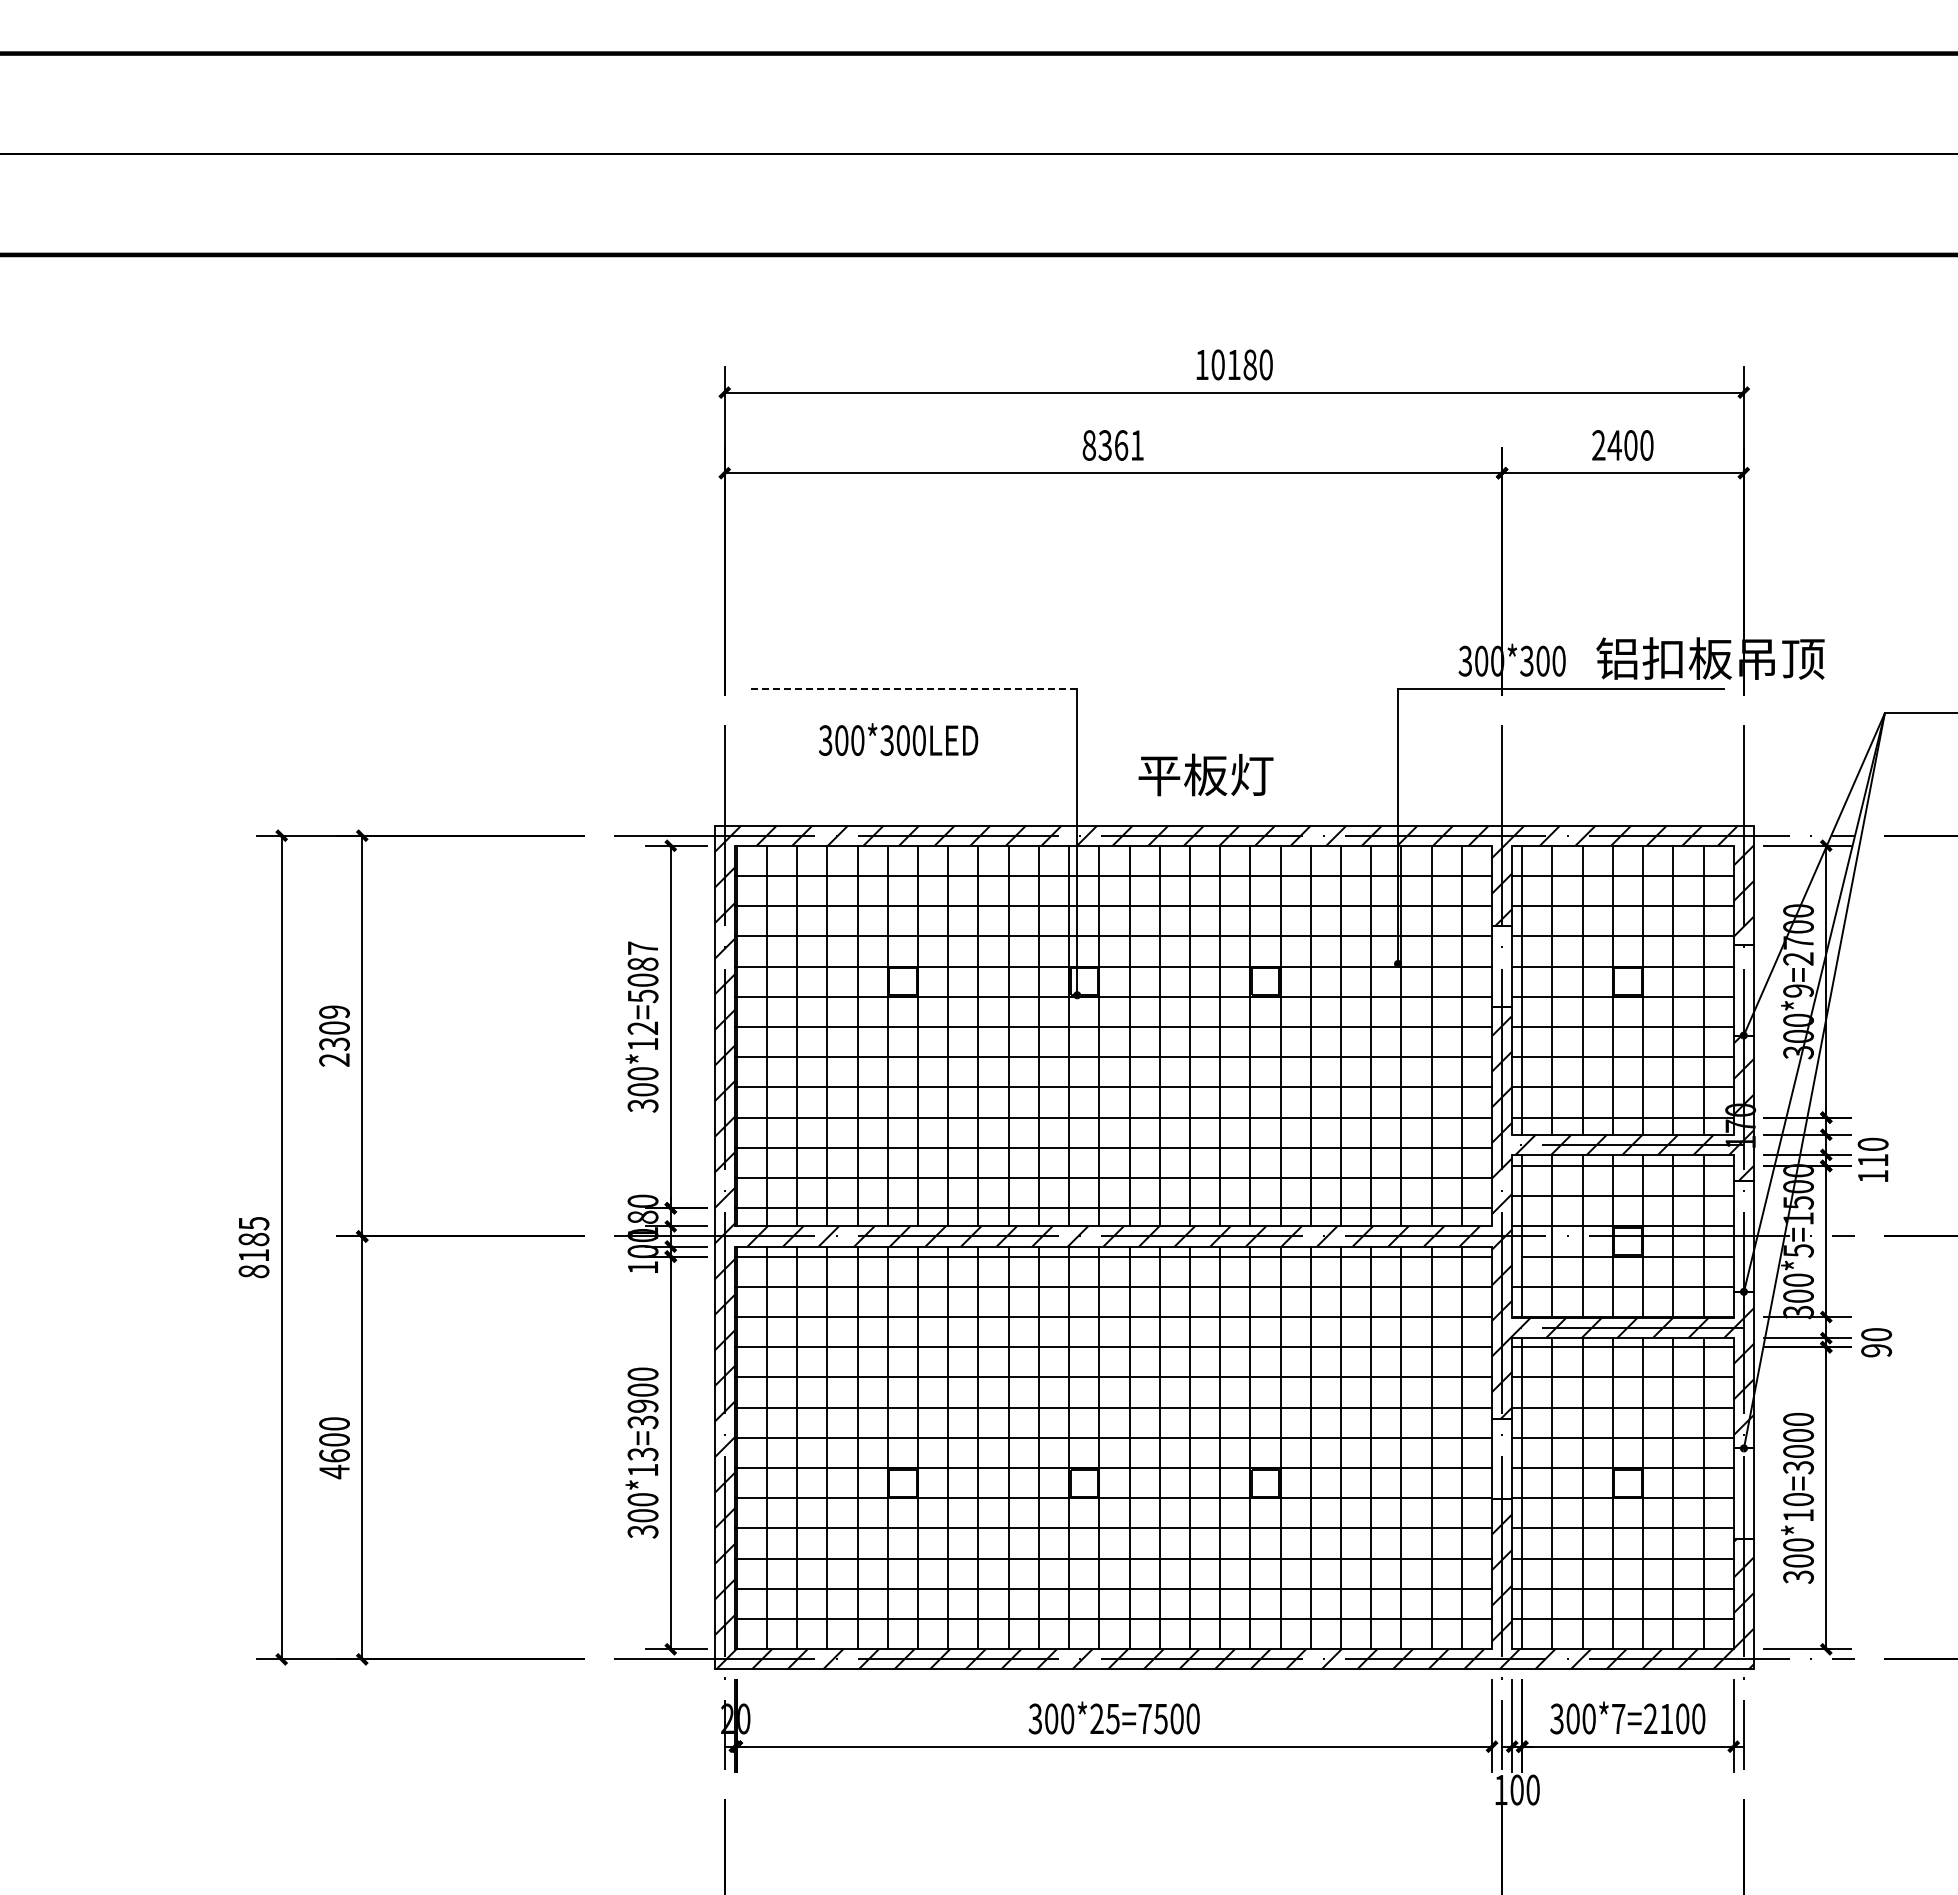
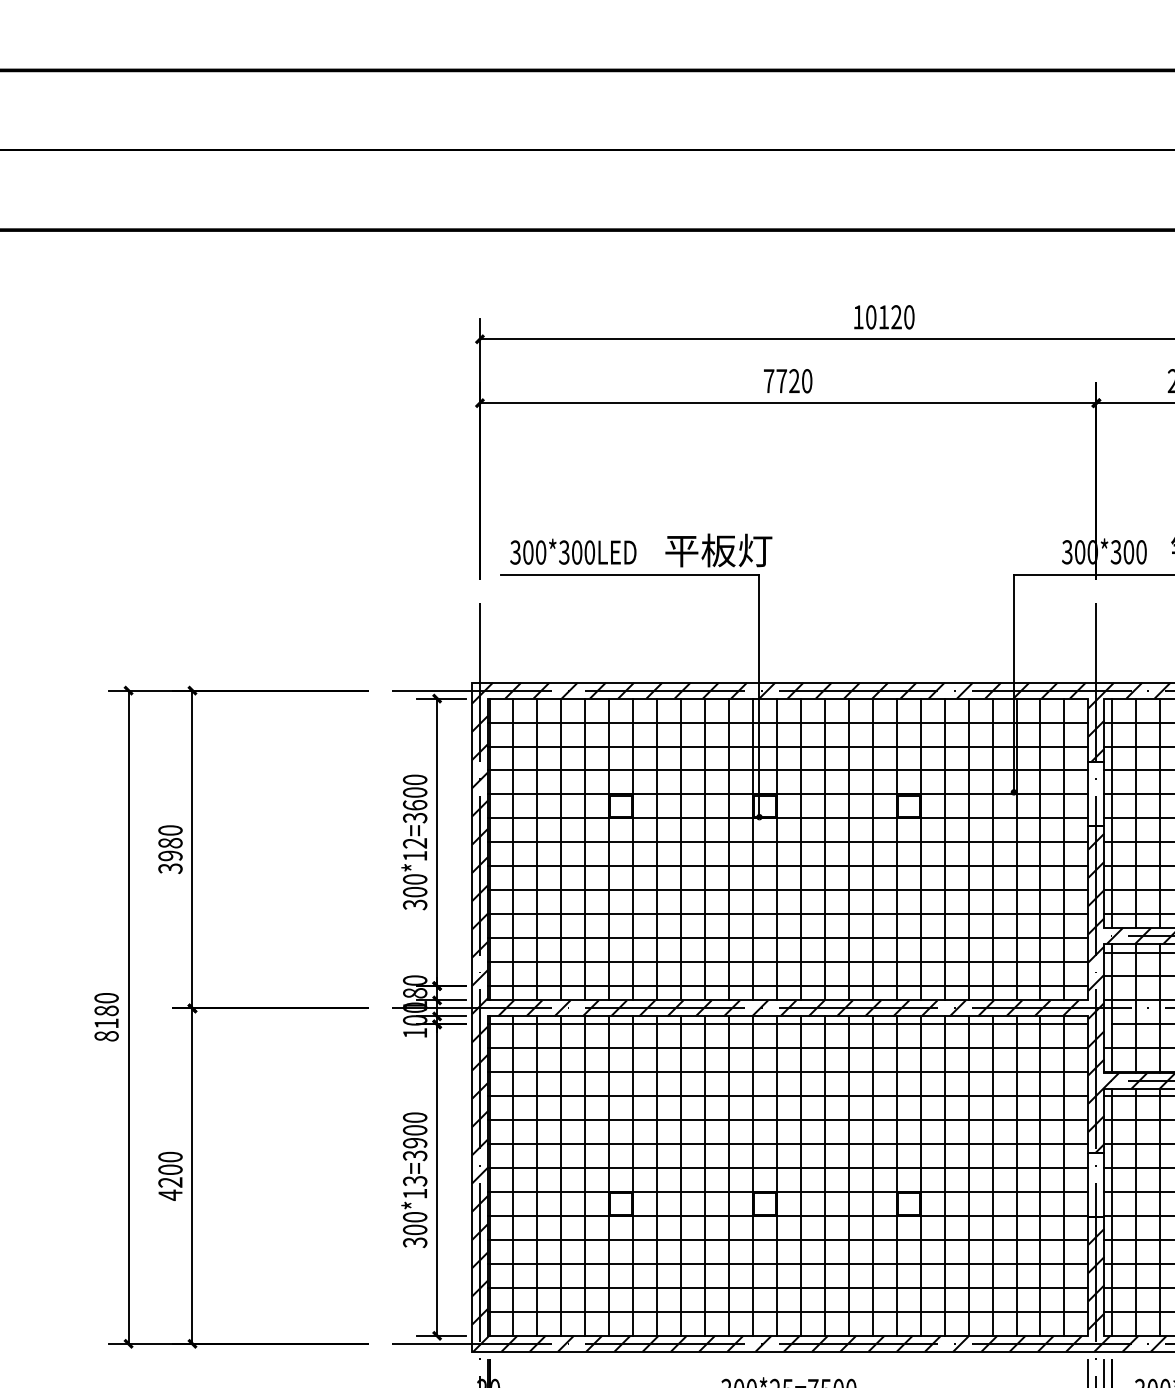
text: (1249, 364) -> (896, 316), 10180 -> 10120
text: (1112, 445) -> (787, 381), 8361 -> 7720
line: (914, 689) -> (630, 574), dashed -> solid
text: (898, 739) -> (573, 551), moved
text: (1205, 774) -> (718, 550), moved
text: (642, 971) -> (414, 798), 300*12=5087 -> 300*12=3600
text: (334, 1035) -> (170, 849), 2309 -> 3980
text: (253, 1223) -> (106, 998), 8185 -> 8180
text: (334, 1455) -> (170, 1182), 4600 -> 4200

